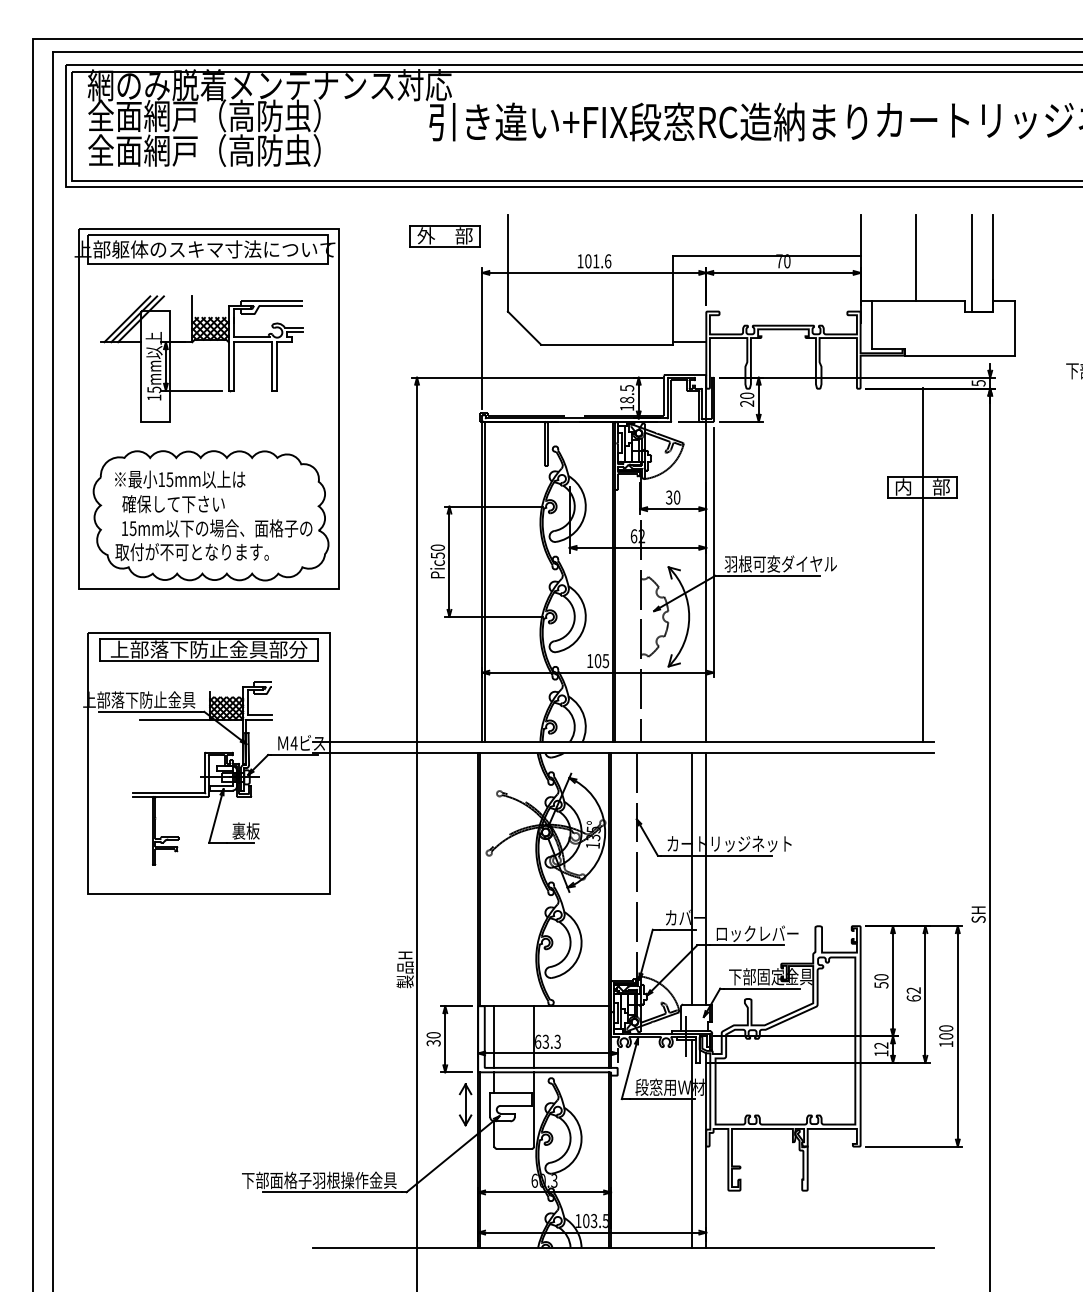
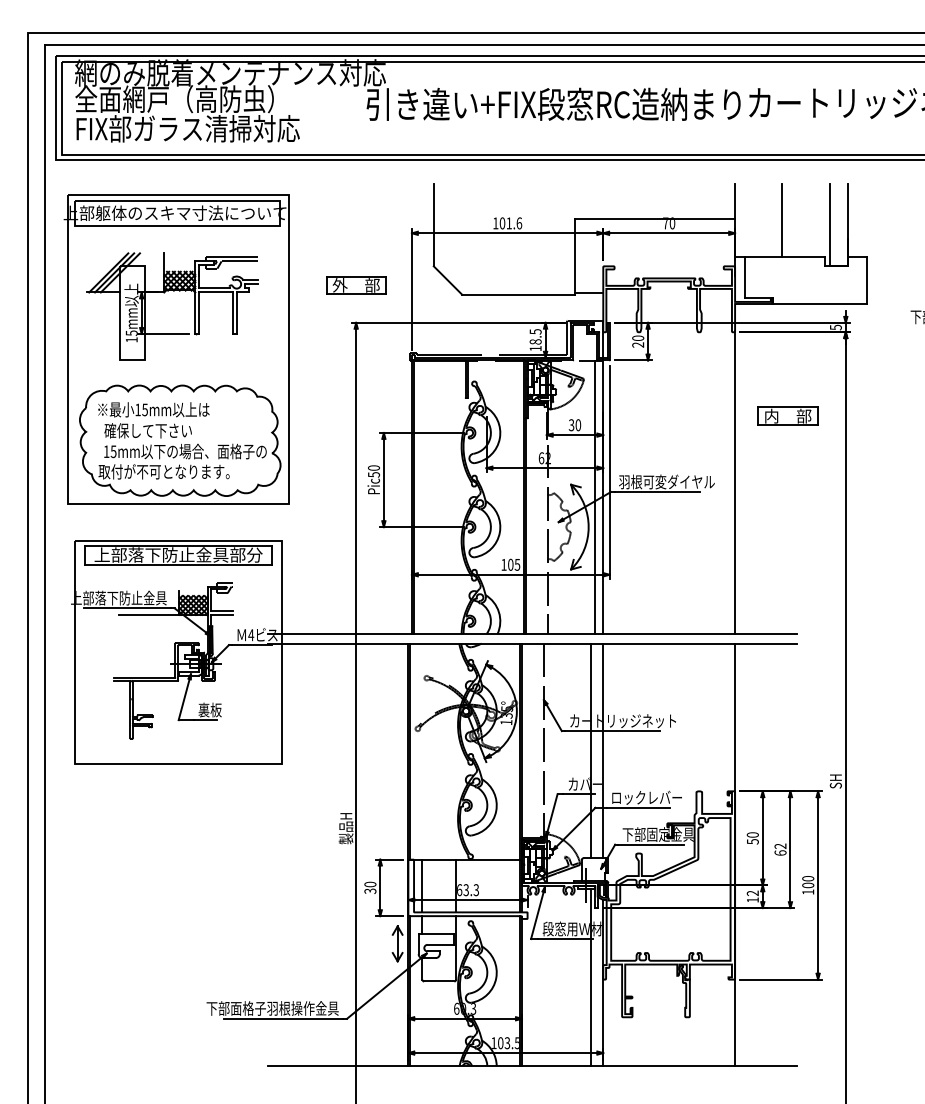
text: (219, 150) -> (187, 128), 全面網戸（高防虫） -> FIX部ガラス清掃対応
part: (444, 236) -> (355, 285), moved
line: (922, 564) -> (734, 482), moved
line: (696, 582) -> (594, 497), added
line: (860, 1000) -> (734, 854), added

